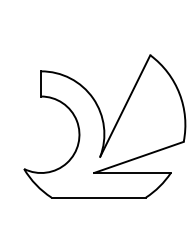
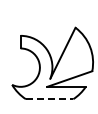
line: (98, 198) -> (49, 99), solid -> dashed

